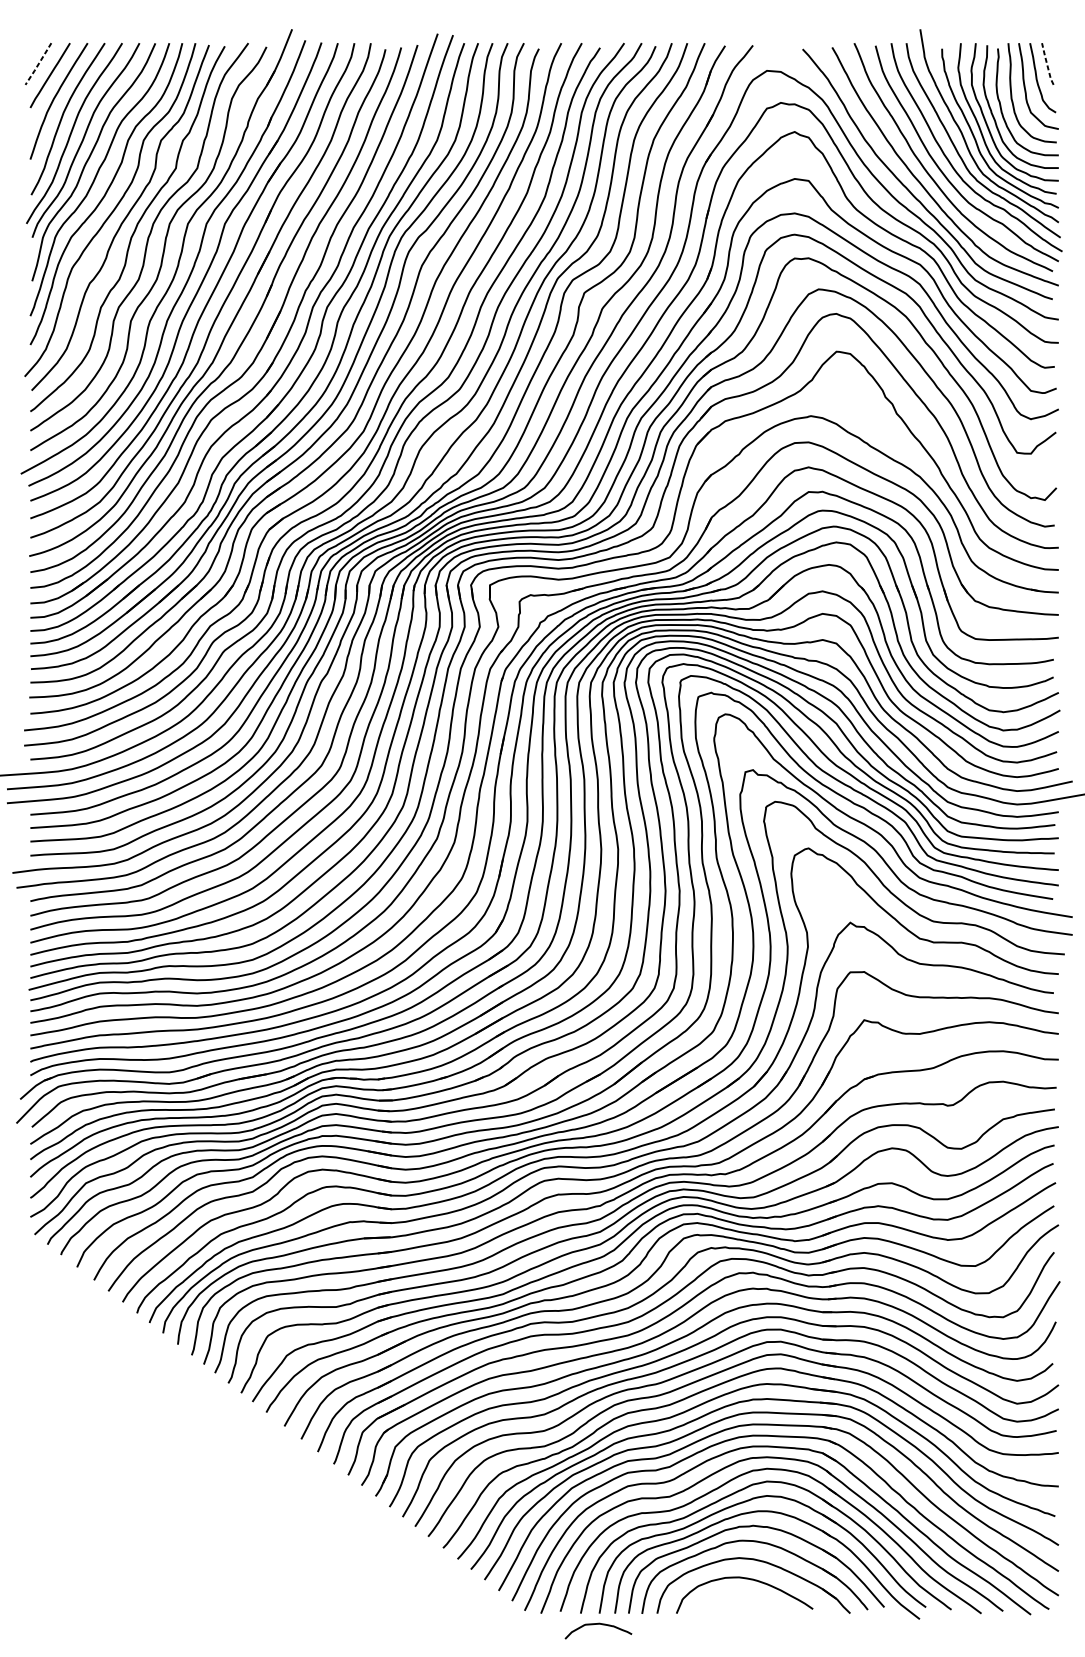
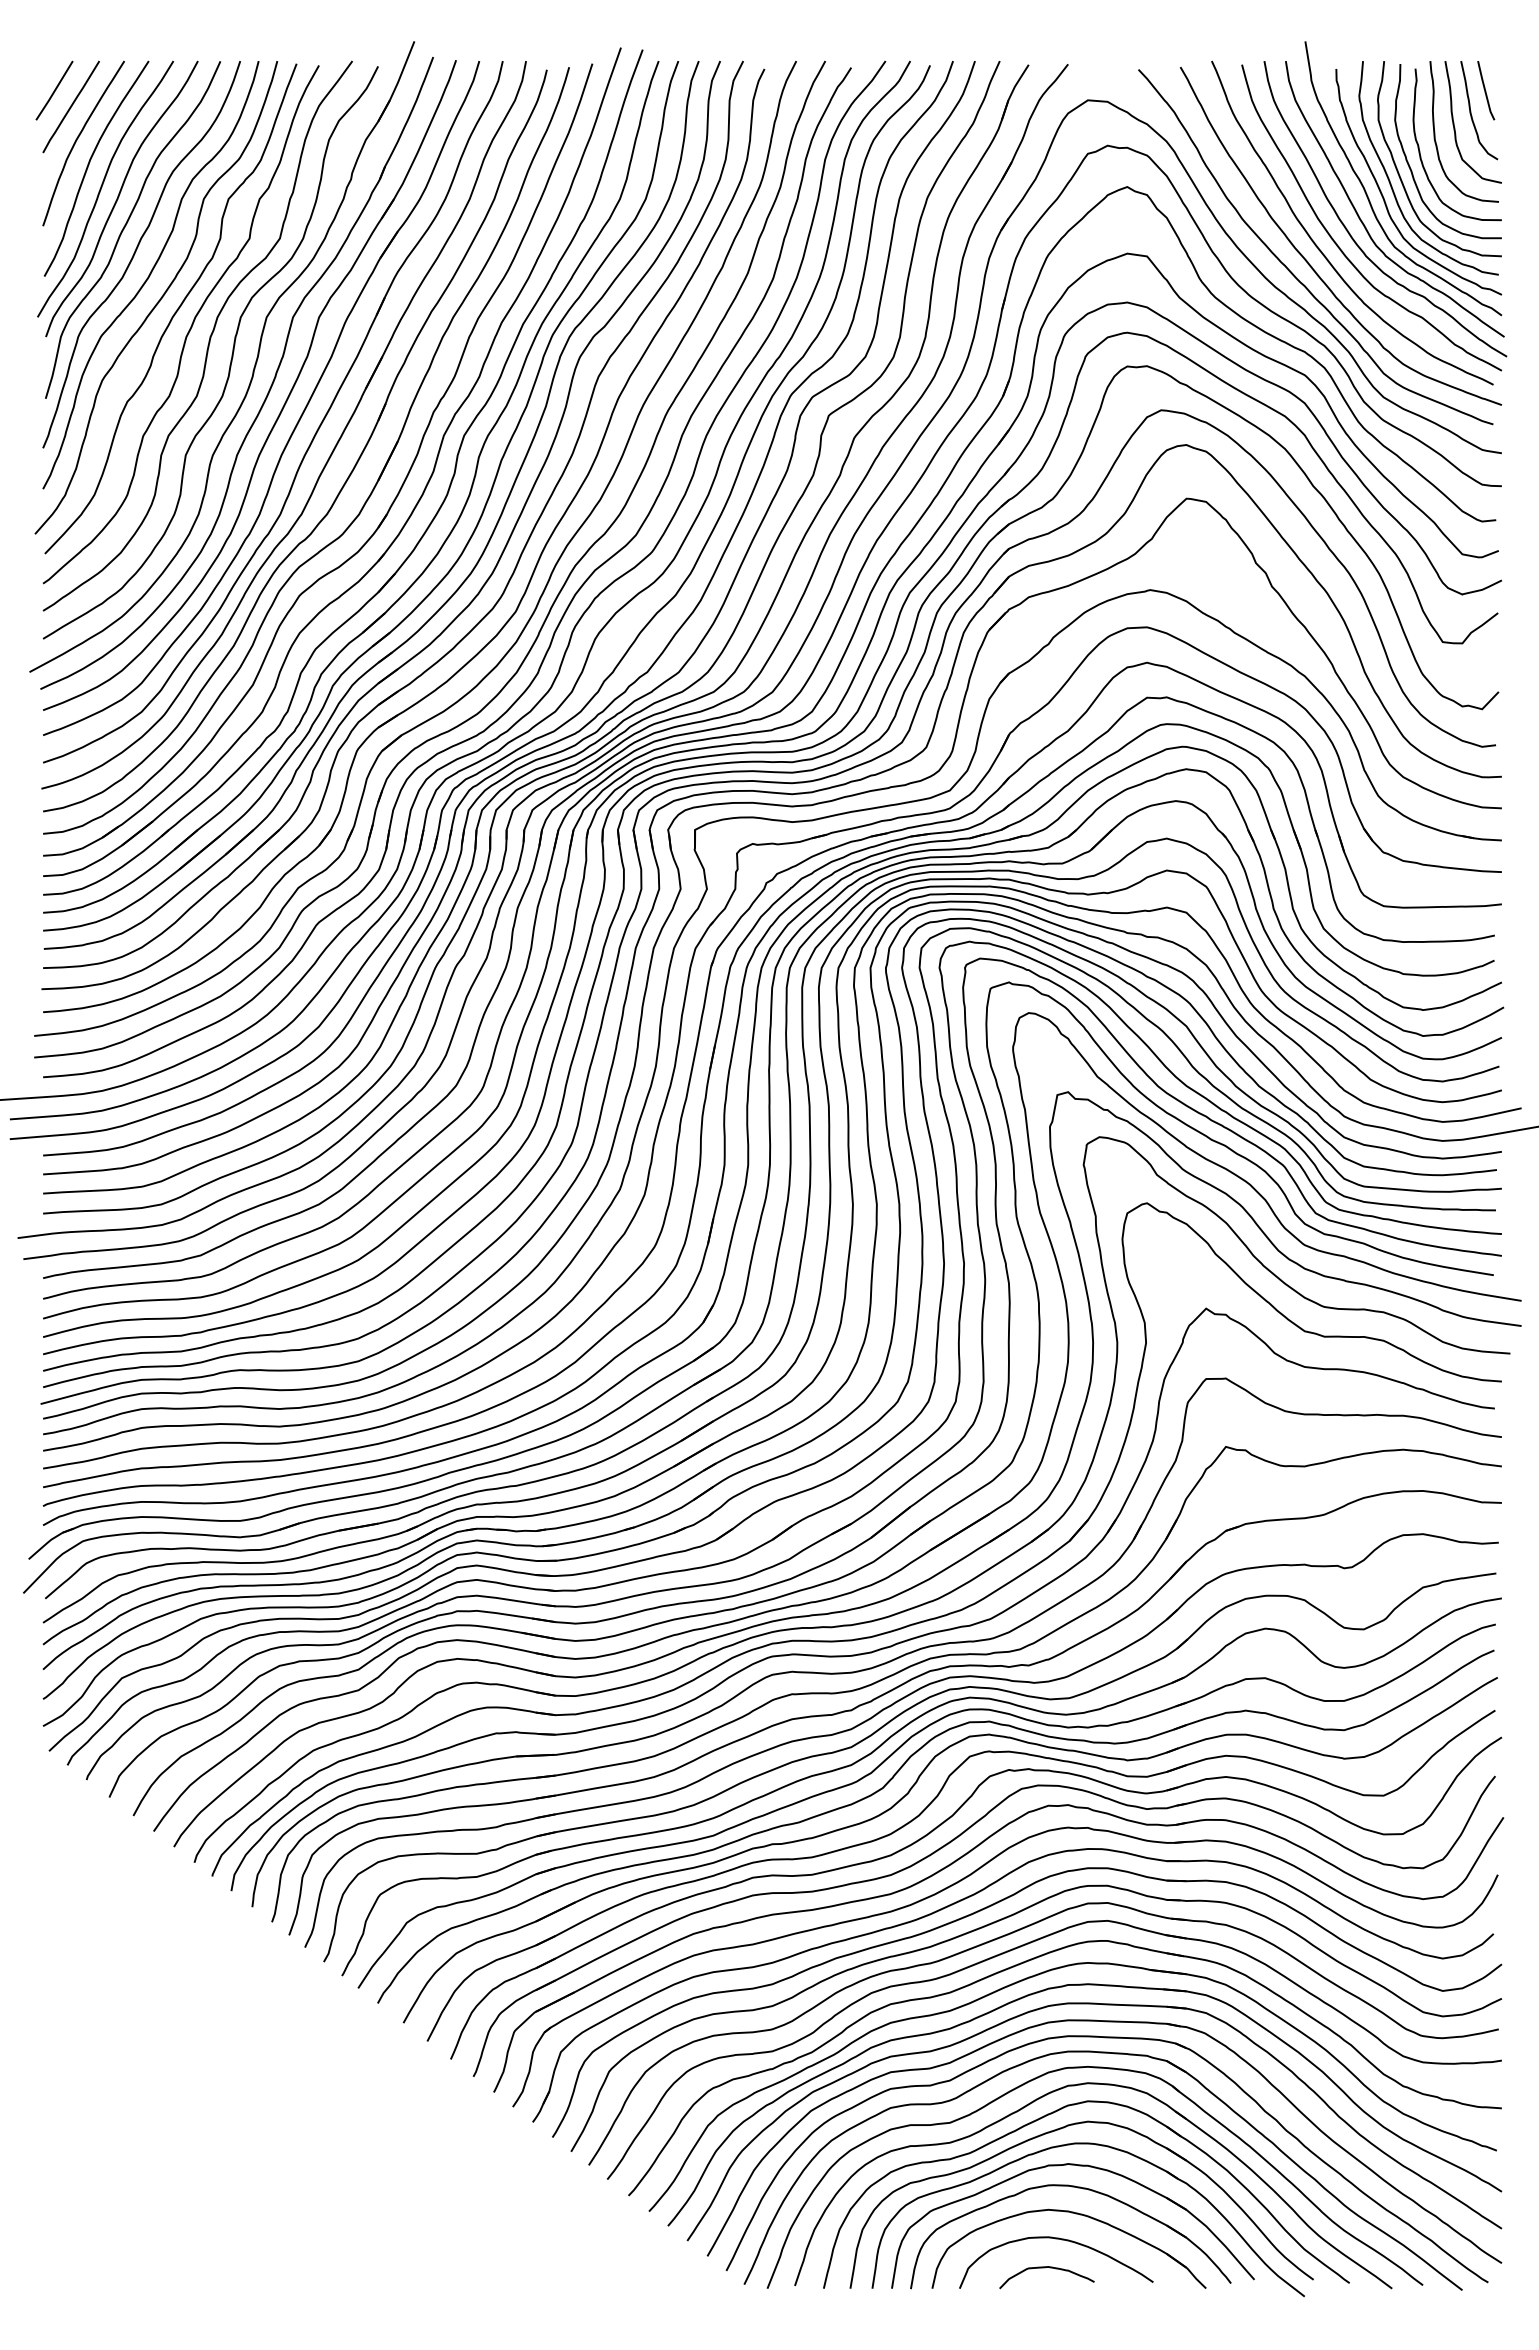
line: (1047, 63) -> (1485, 90), dashed -> solid
line: (38, 64) -> (54, 91), dashed -> solid
curve: (597, 1624) -> (1045, 2268), moved

